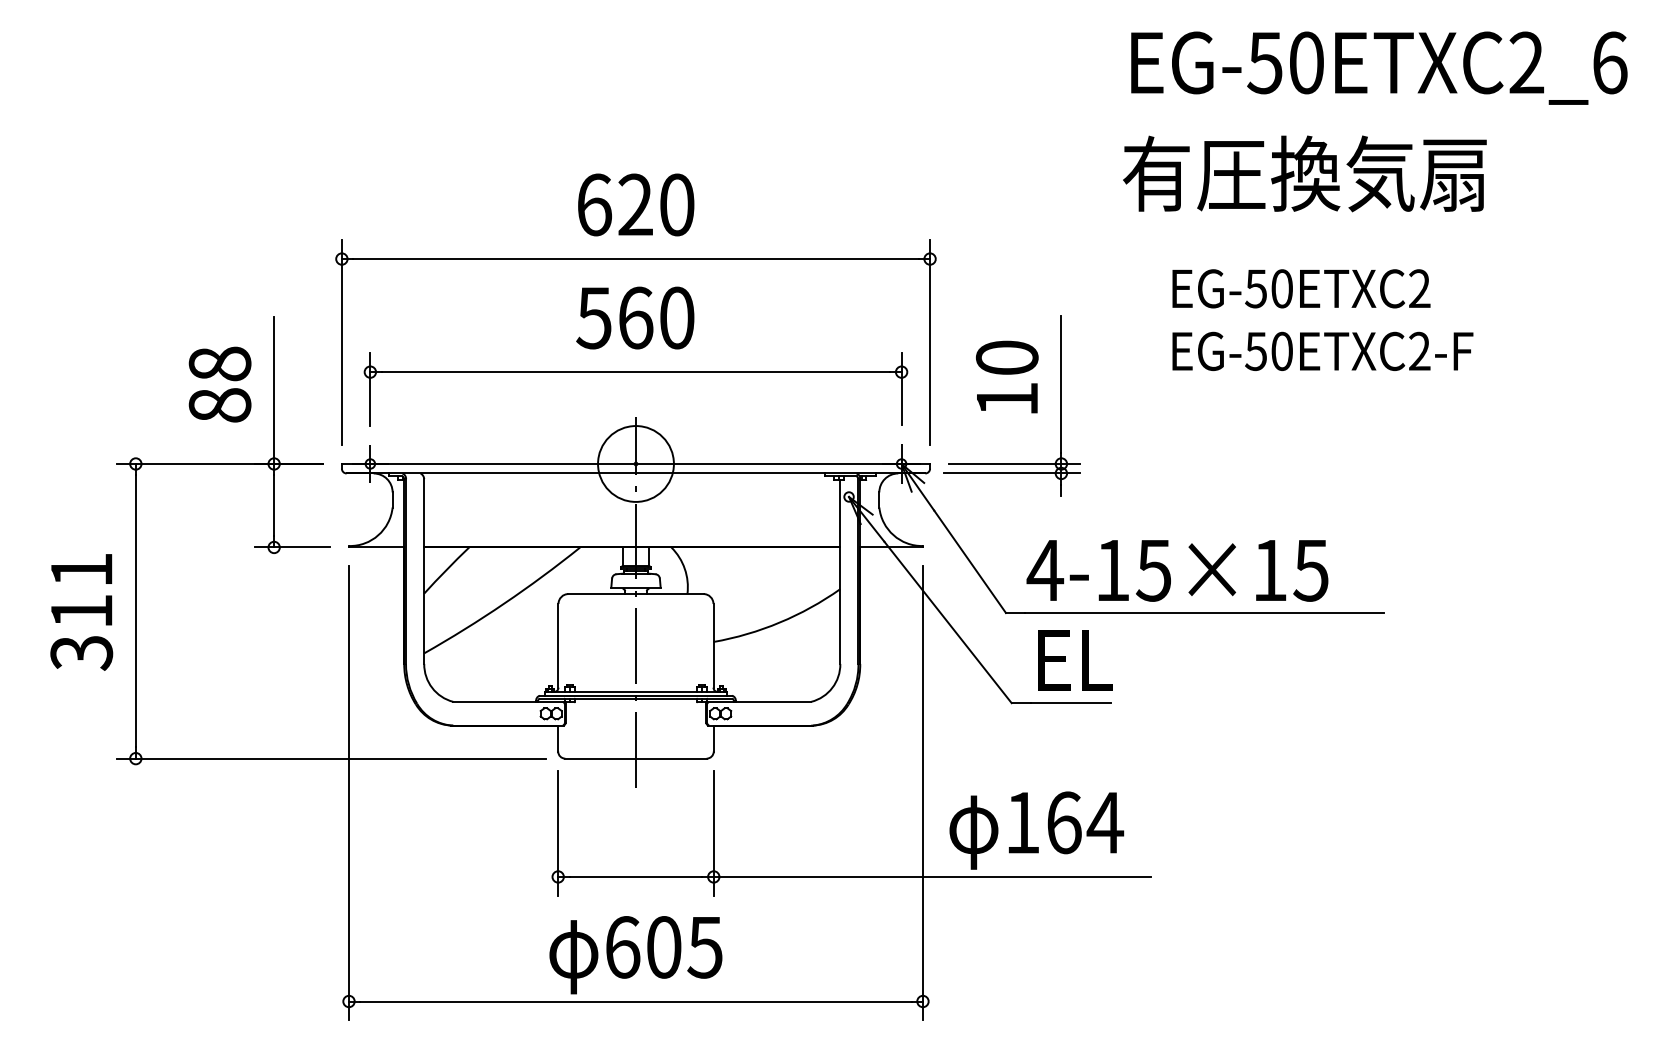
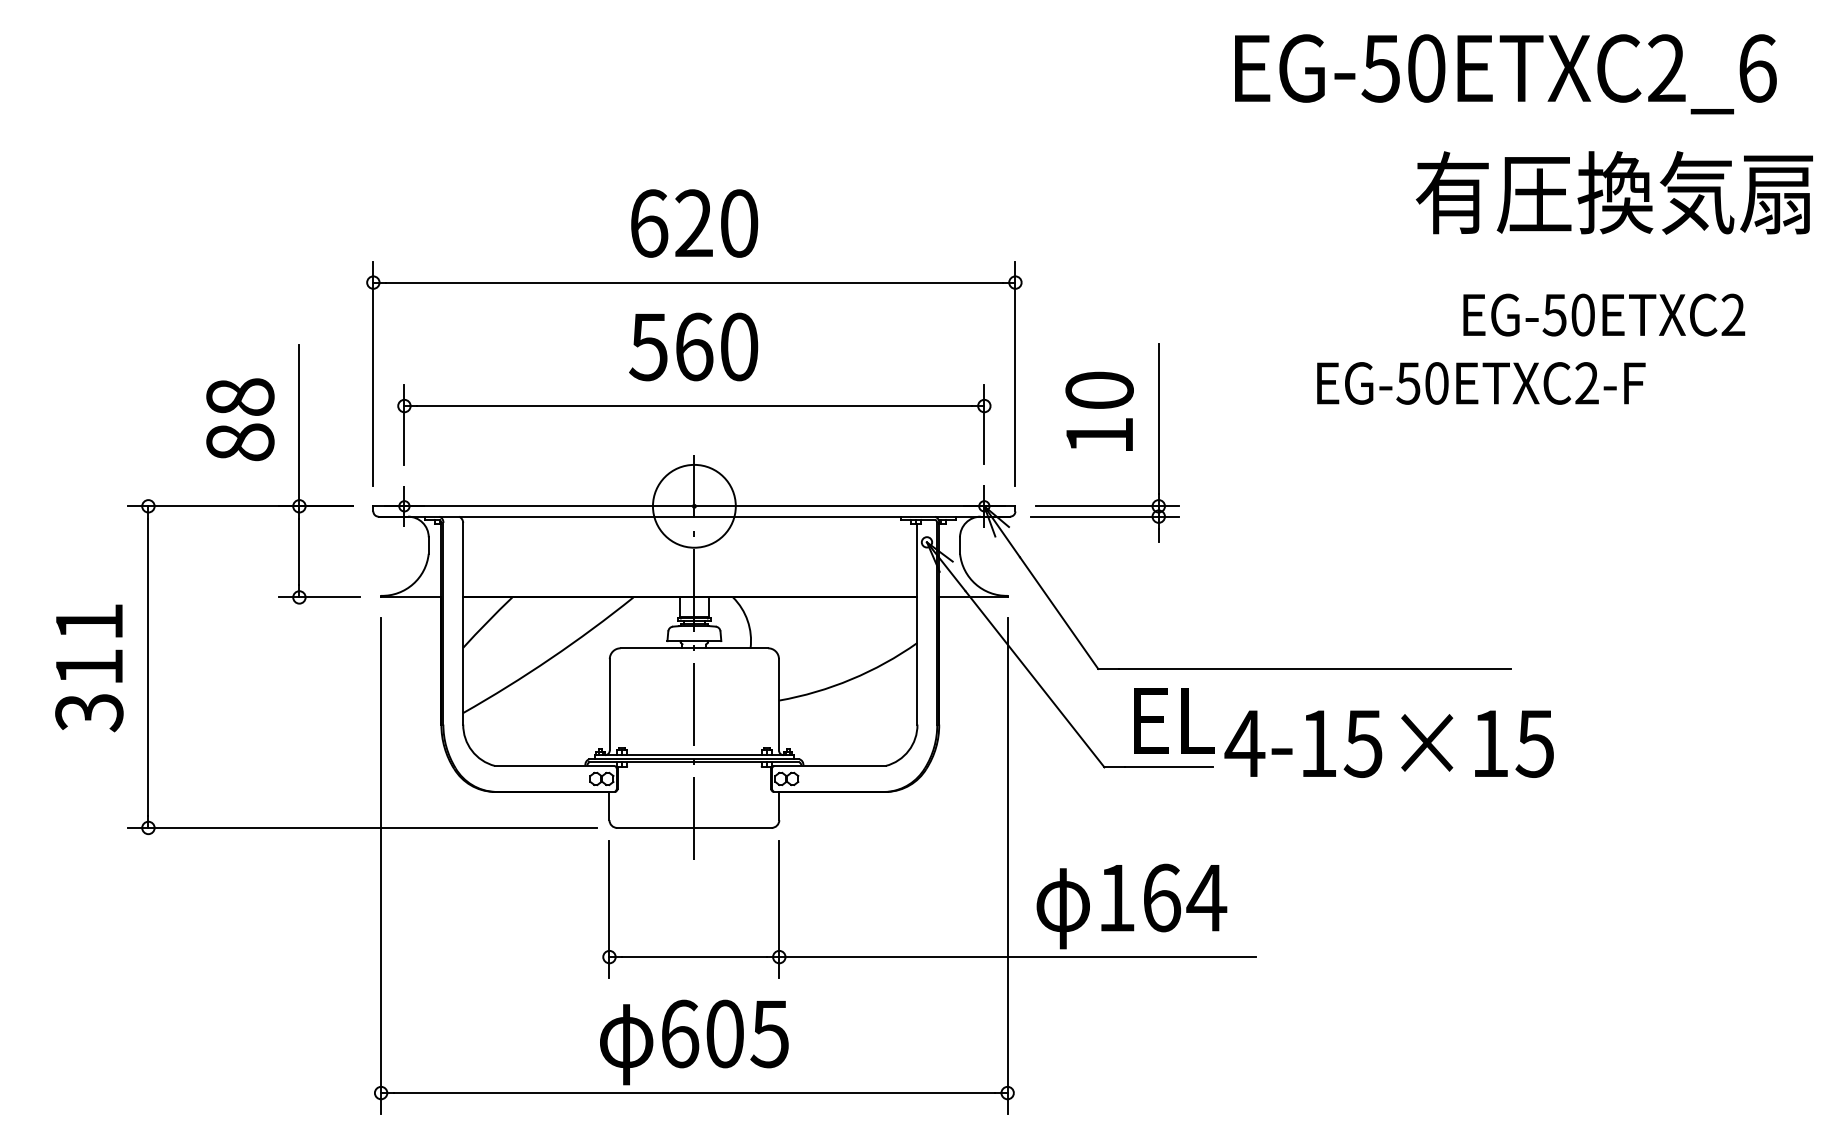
text: (1304, 173) -> (1614, 192), moved
text: (1301, 288) -> (1604, 314), moved
text: (1322, 350) -> (1480, 382), moved
text: (1177, 570) -> (1389, 743), moved

